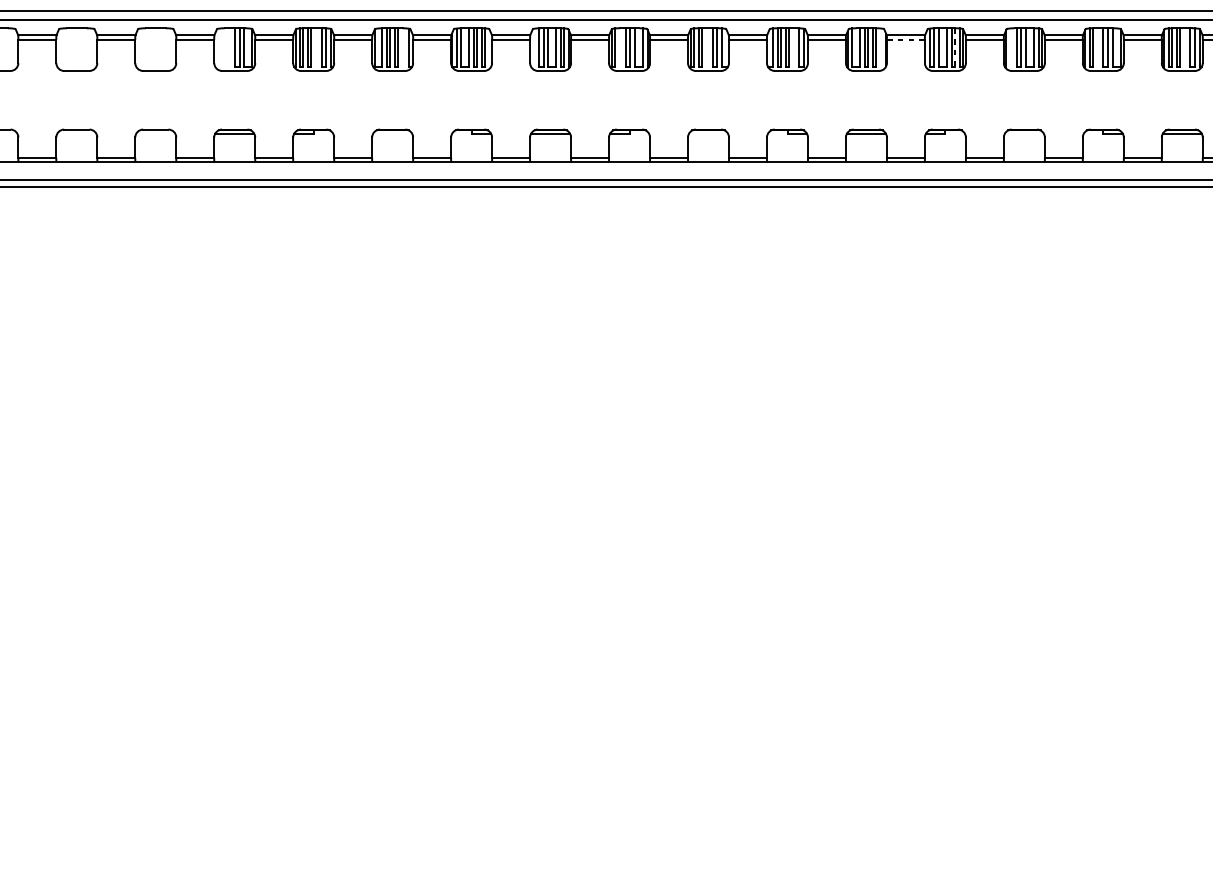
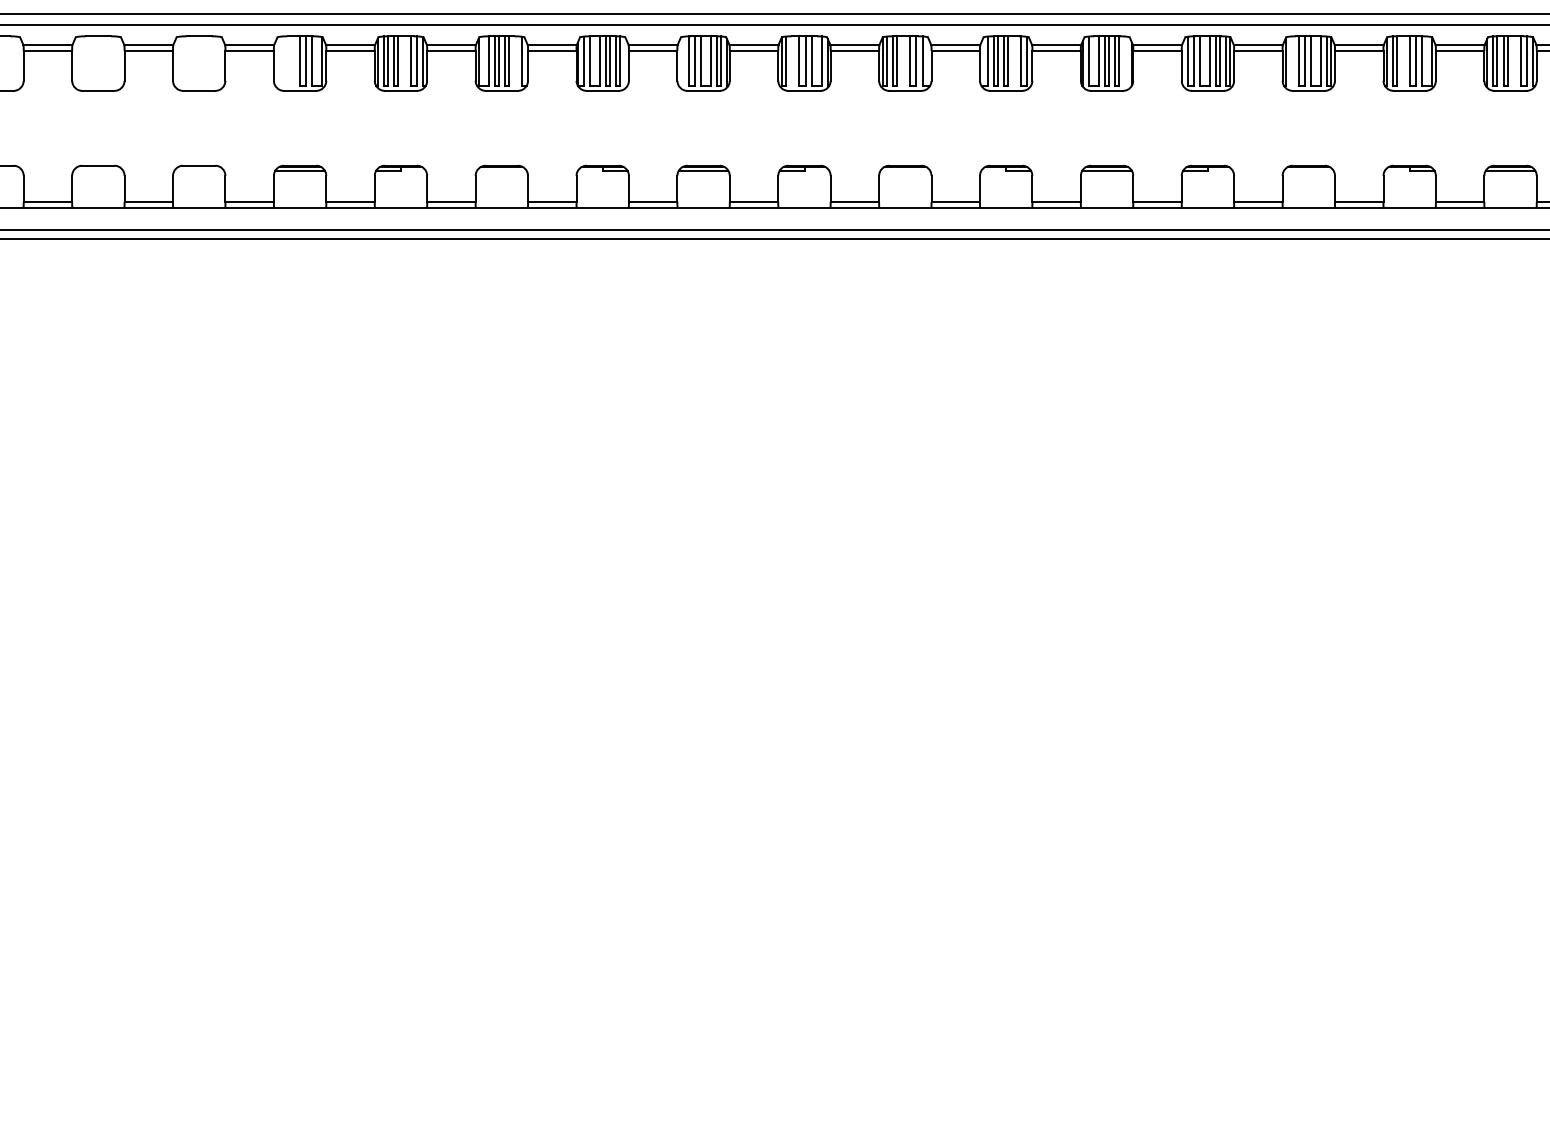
line: (905, 40) -> (1157, 51), dashed -> solid
line: (955, 47) -> (1220, 61), dashed -> solid

